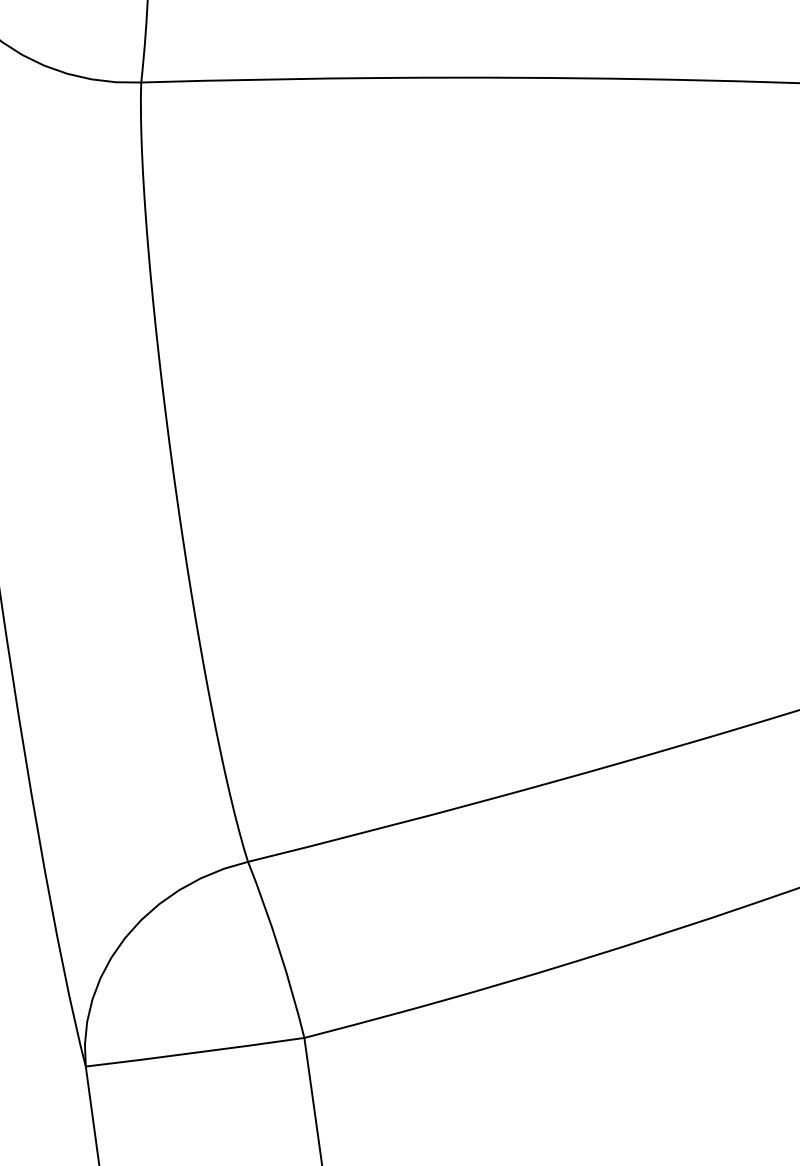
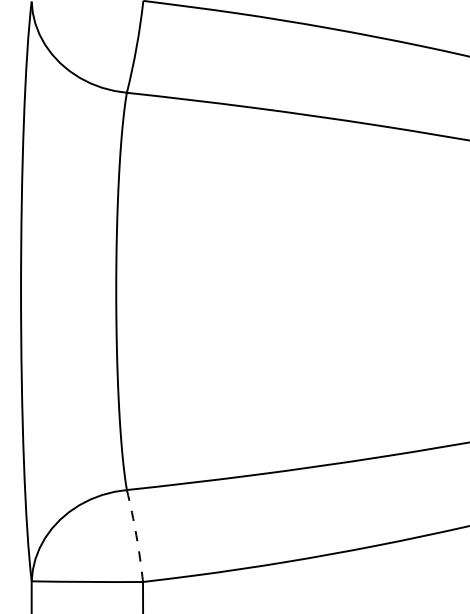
arc: (279, 948) -> (136, 535), solid -> dashed

